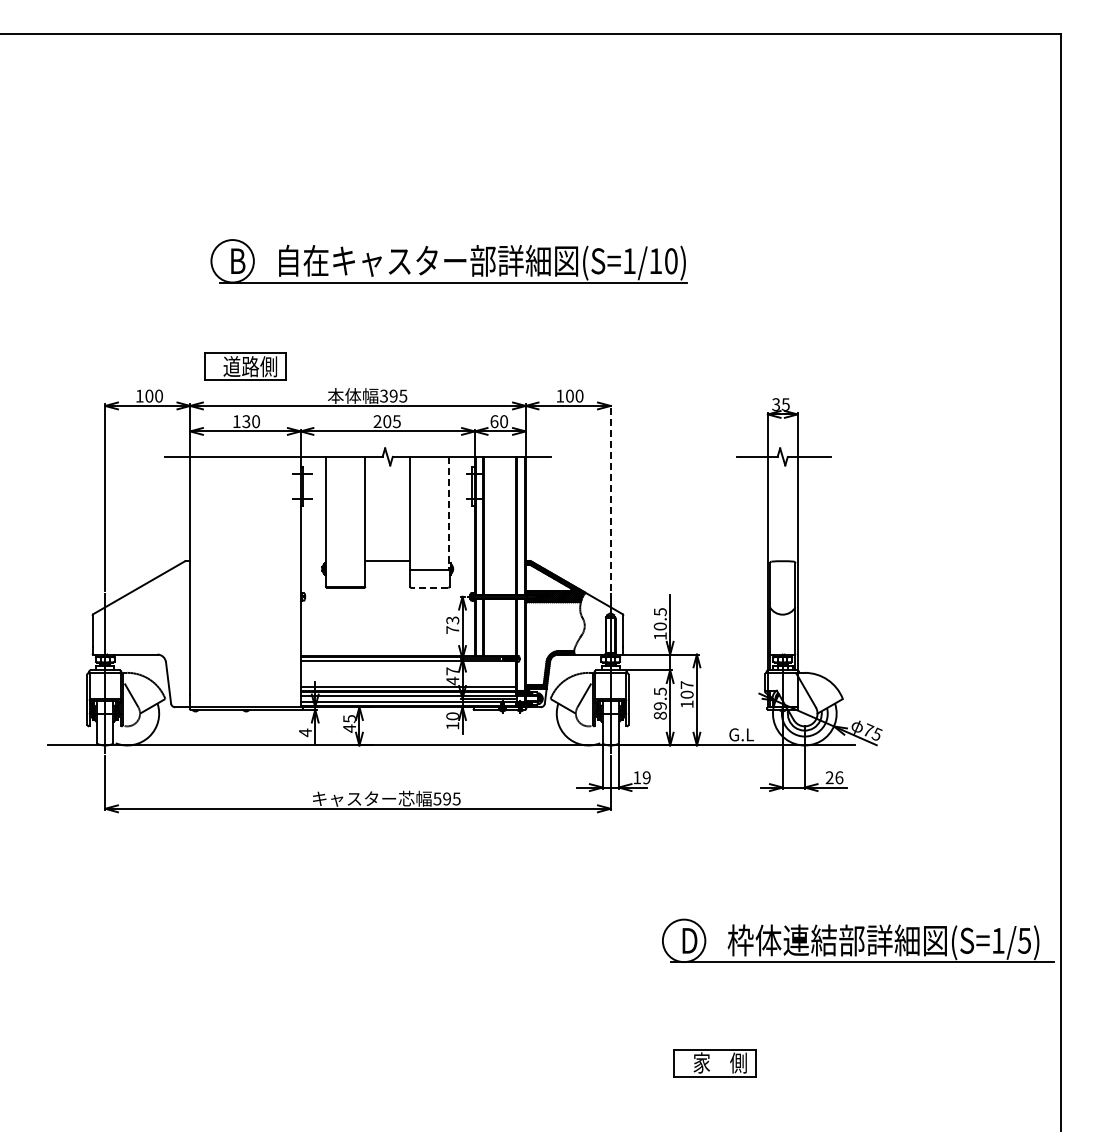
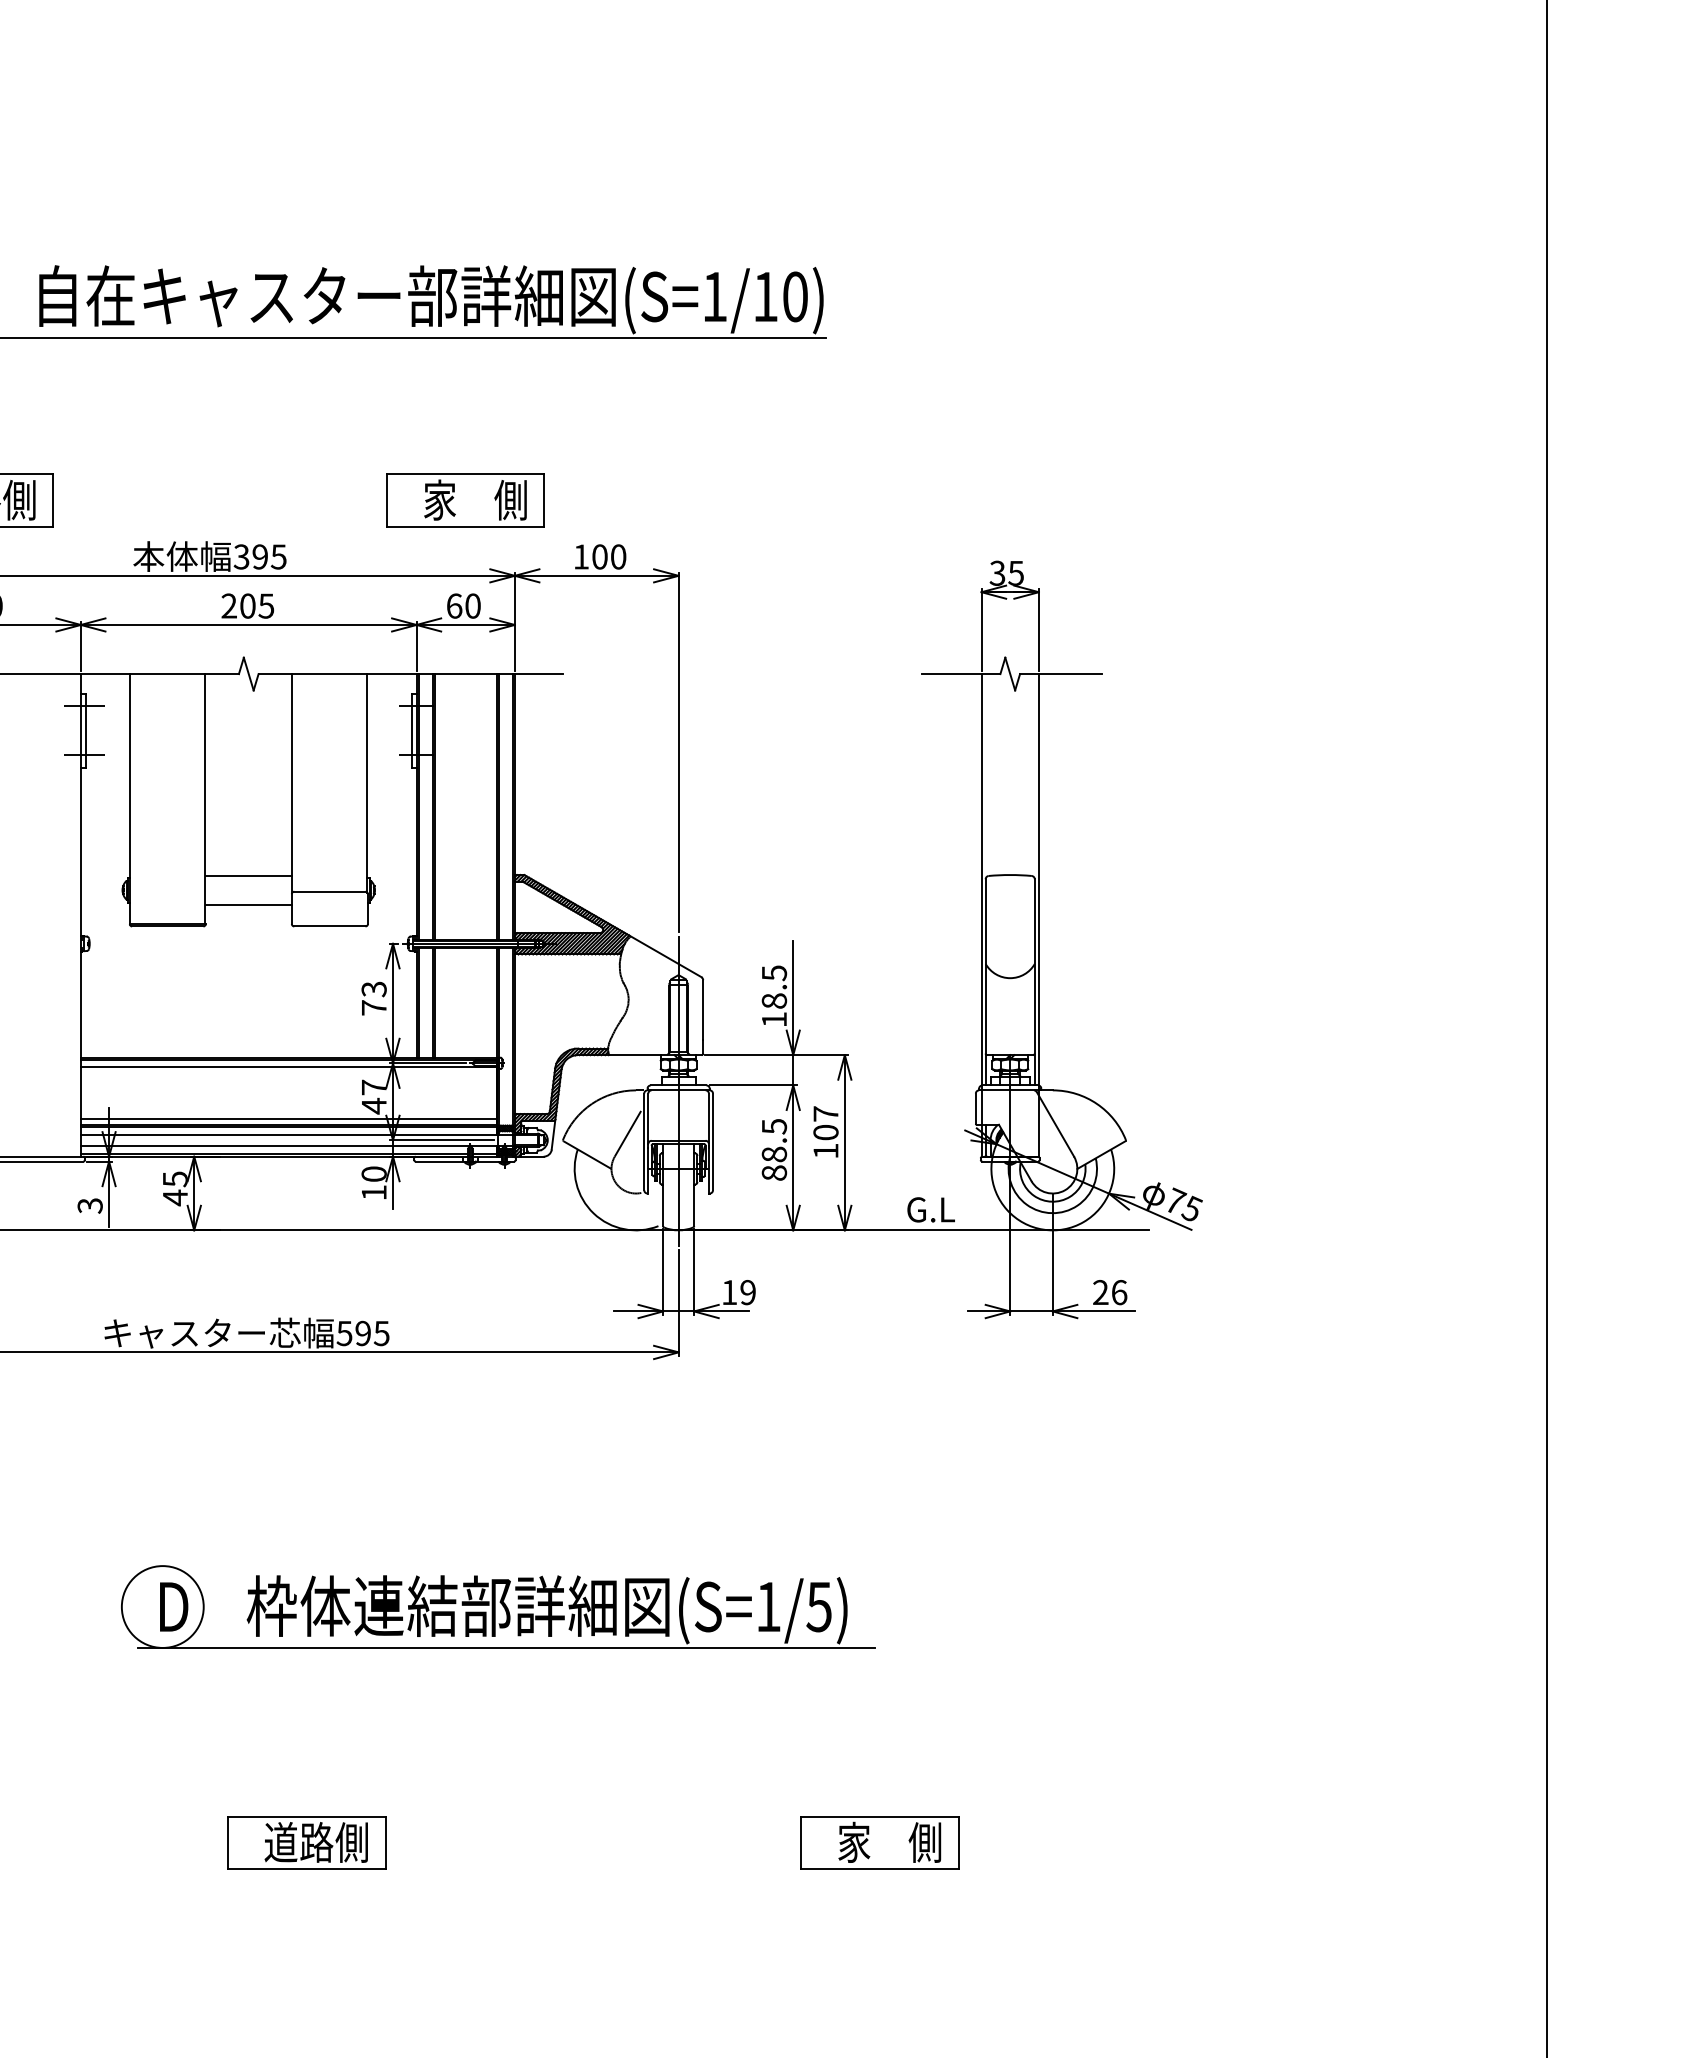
part: (500, 366) -> (466, 499), added
line: (610, 497) -> (678, 752), dashed -> solid
line: (449, 513) -> (367, 783), dashed -> solid
line: (387, 576) -> (248, 904), added
line: (429, 587) -> (329, 925), dashed -> solid
text: (660, 626) -> (774, 1000), 10.5 -> 18.5
text: (660, 706) -> (774, 1155), 89.5 -> 88.5
text: (305, 732) -> (90, 1205), 4 -> 3
part: (858, 940) -> (498, 1606), moved
part: (417, 1063) -> (306, 1843), added

